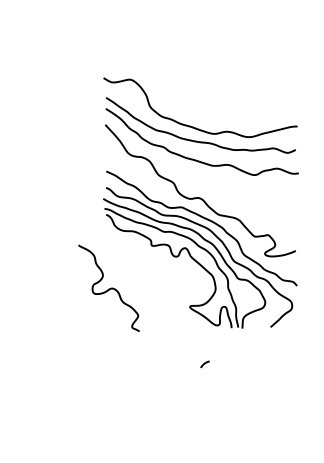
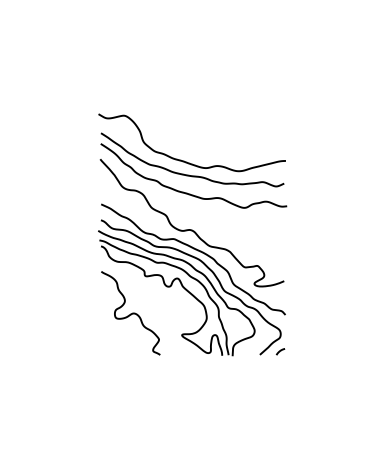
curve: (108, 288) -> (130, 313), moved
curve: (204, 364) -> (280, 351), moved

